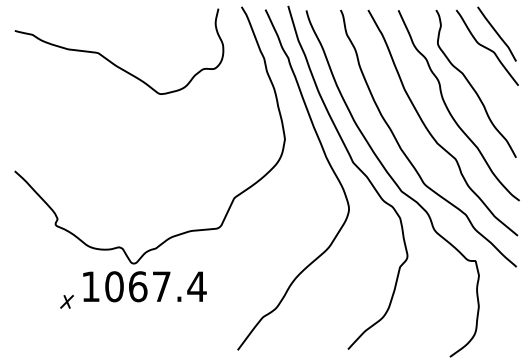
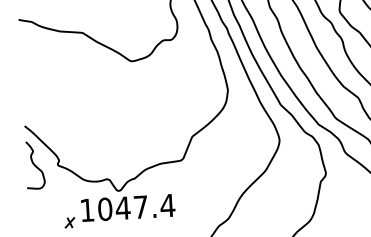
curve: (25, 223) -> (35, 165), added
text: (137, 286) -> (122, 208), 1067.4 -> 1047.4

